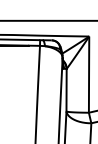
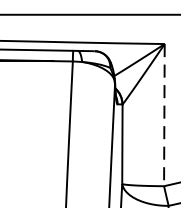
line: (89, 74) -> (165, 114), solid -> dashed

